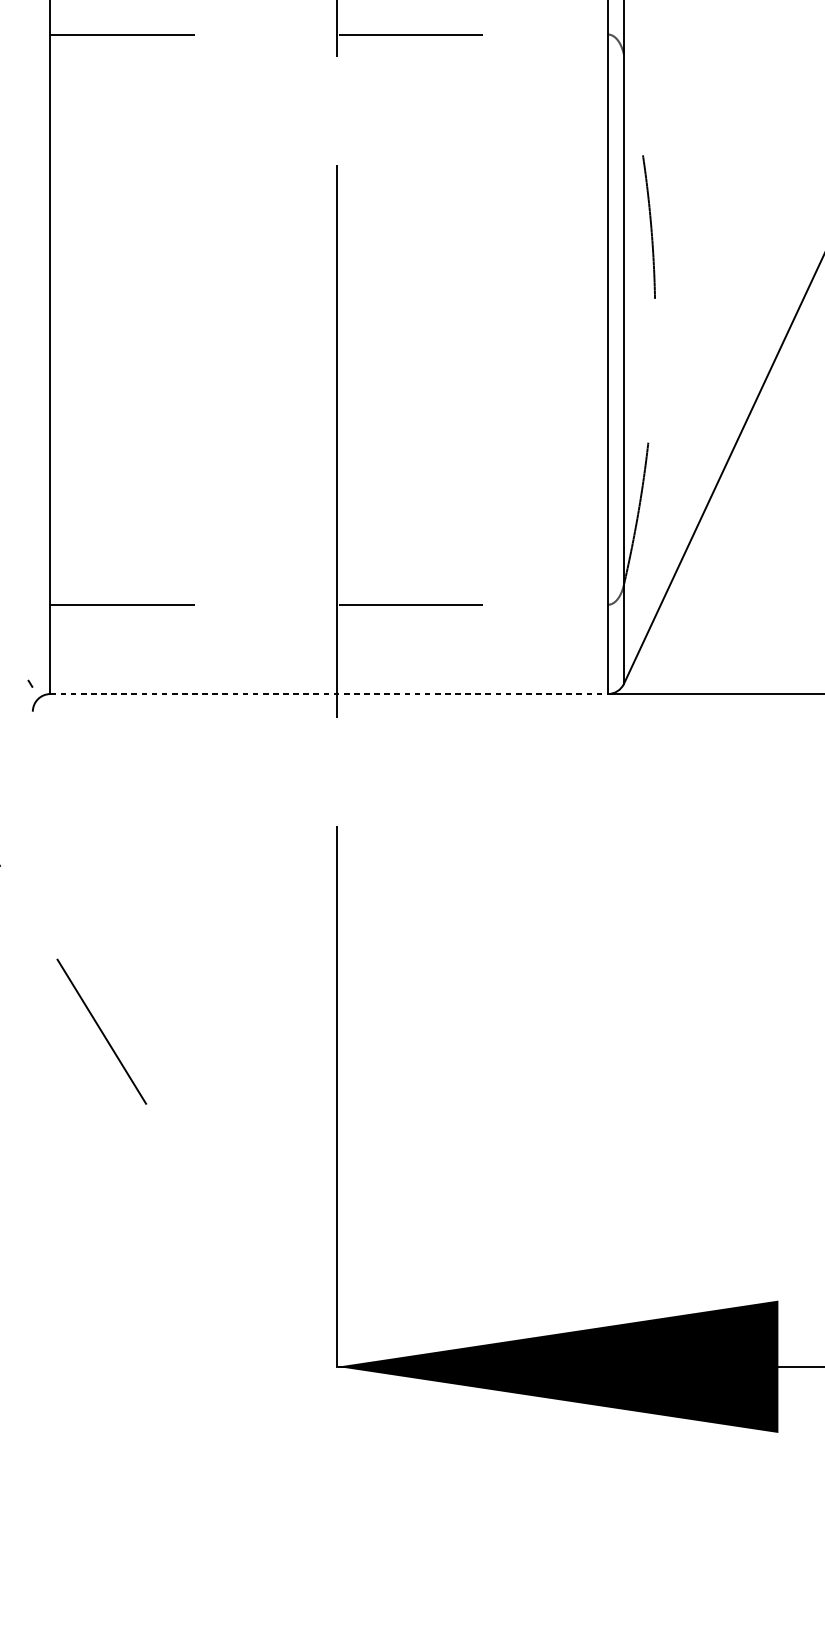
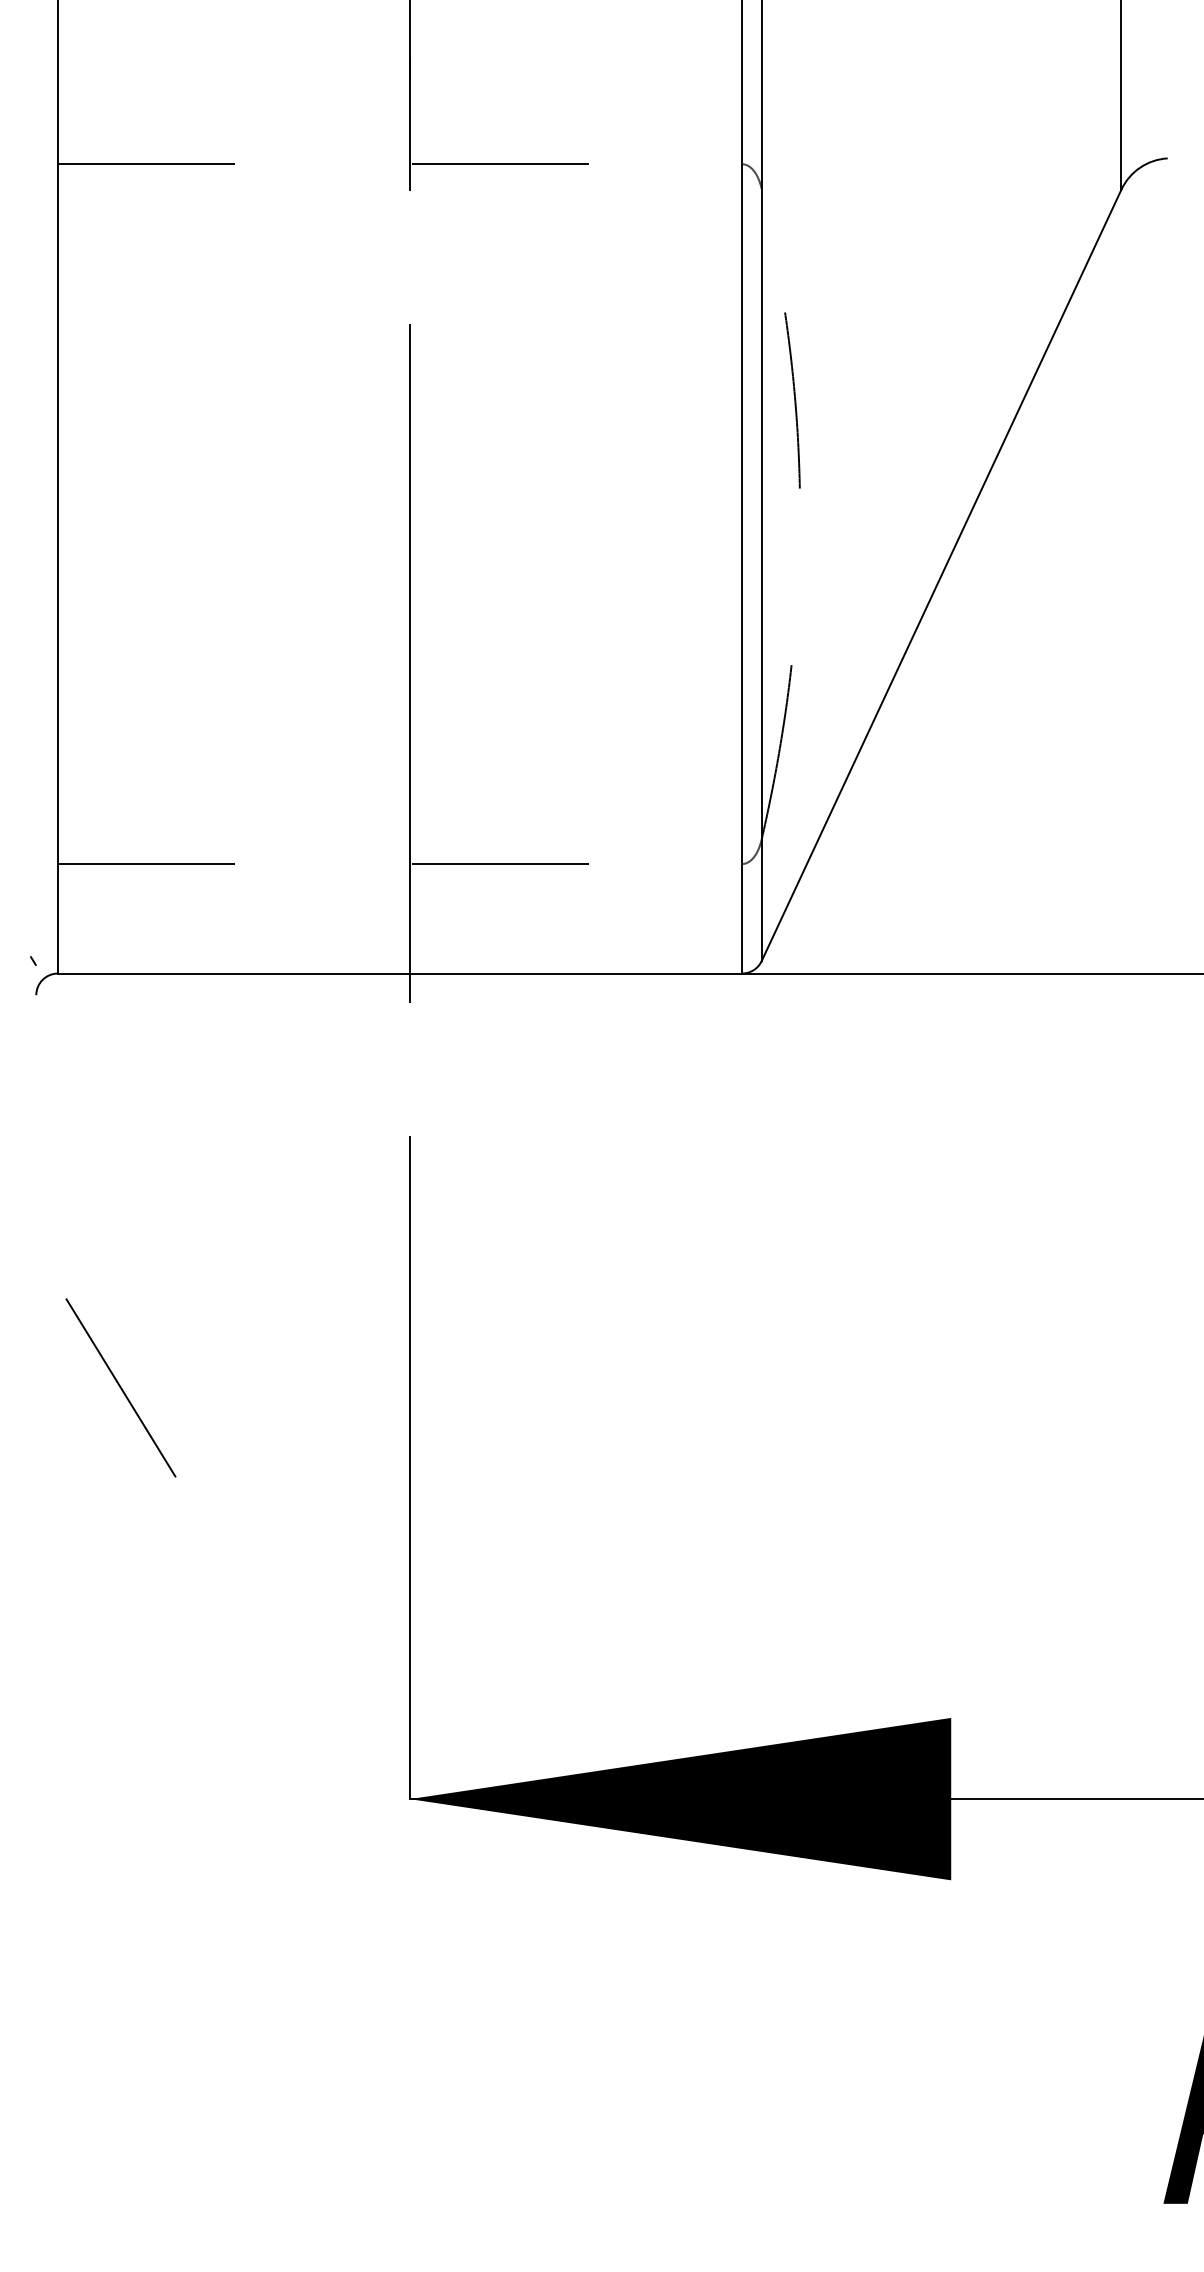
line: (329, 694) -> (400, 973), dashed -> solid

